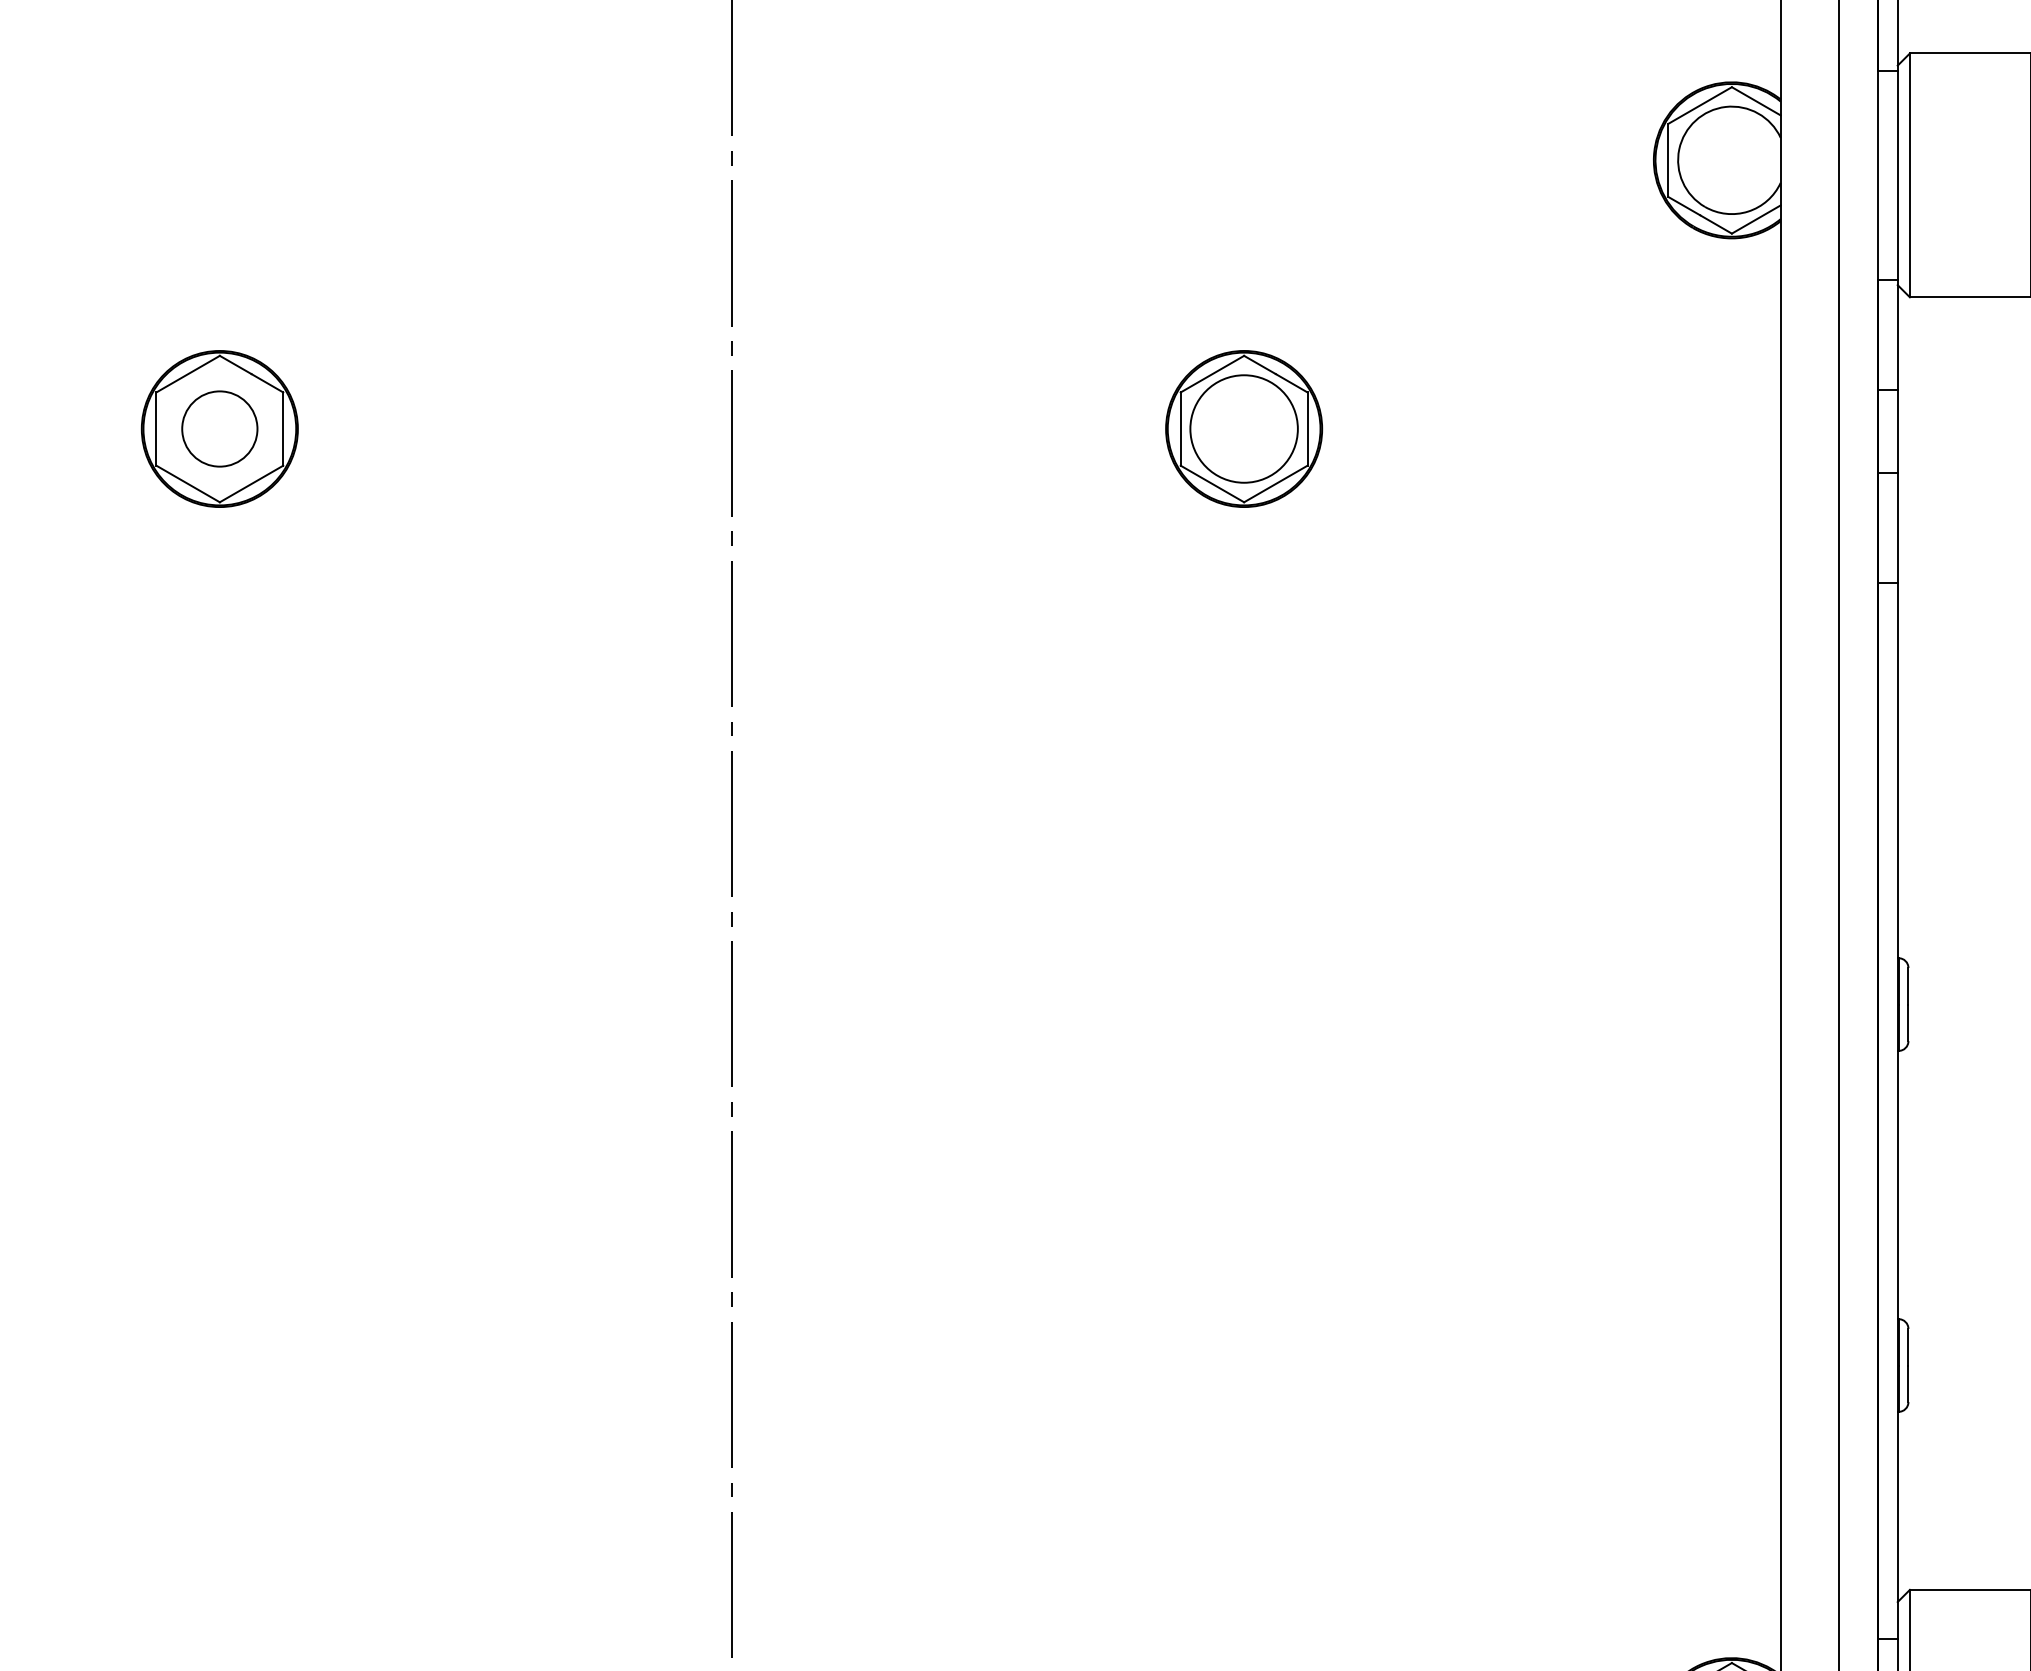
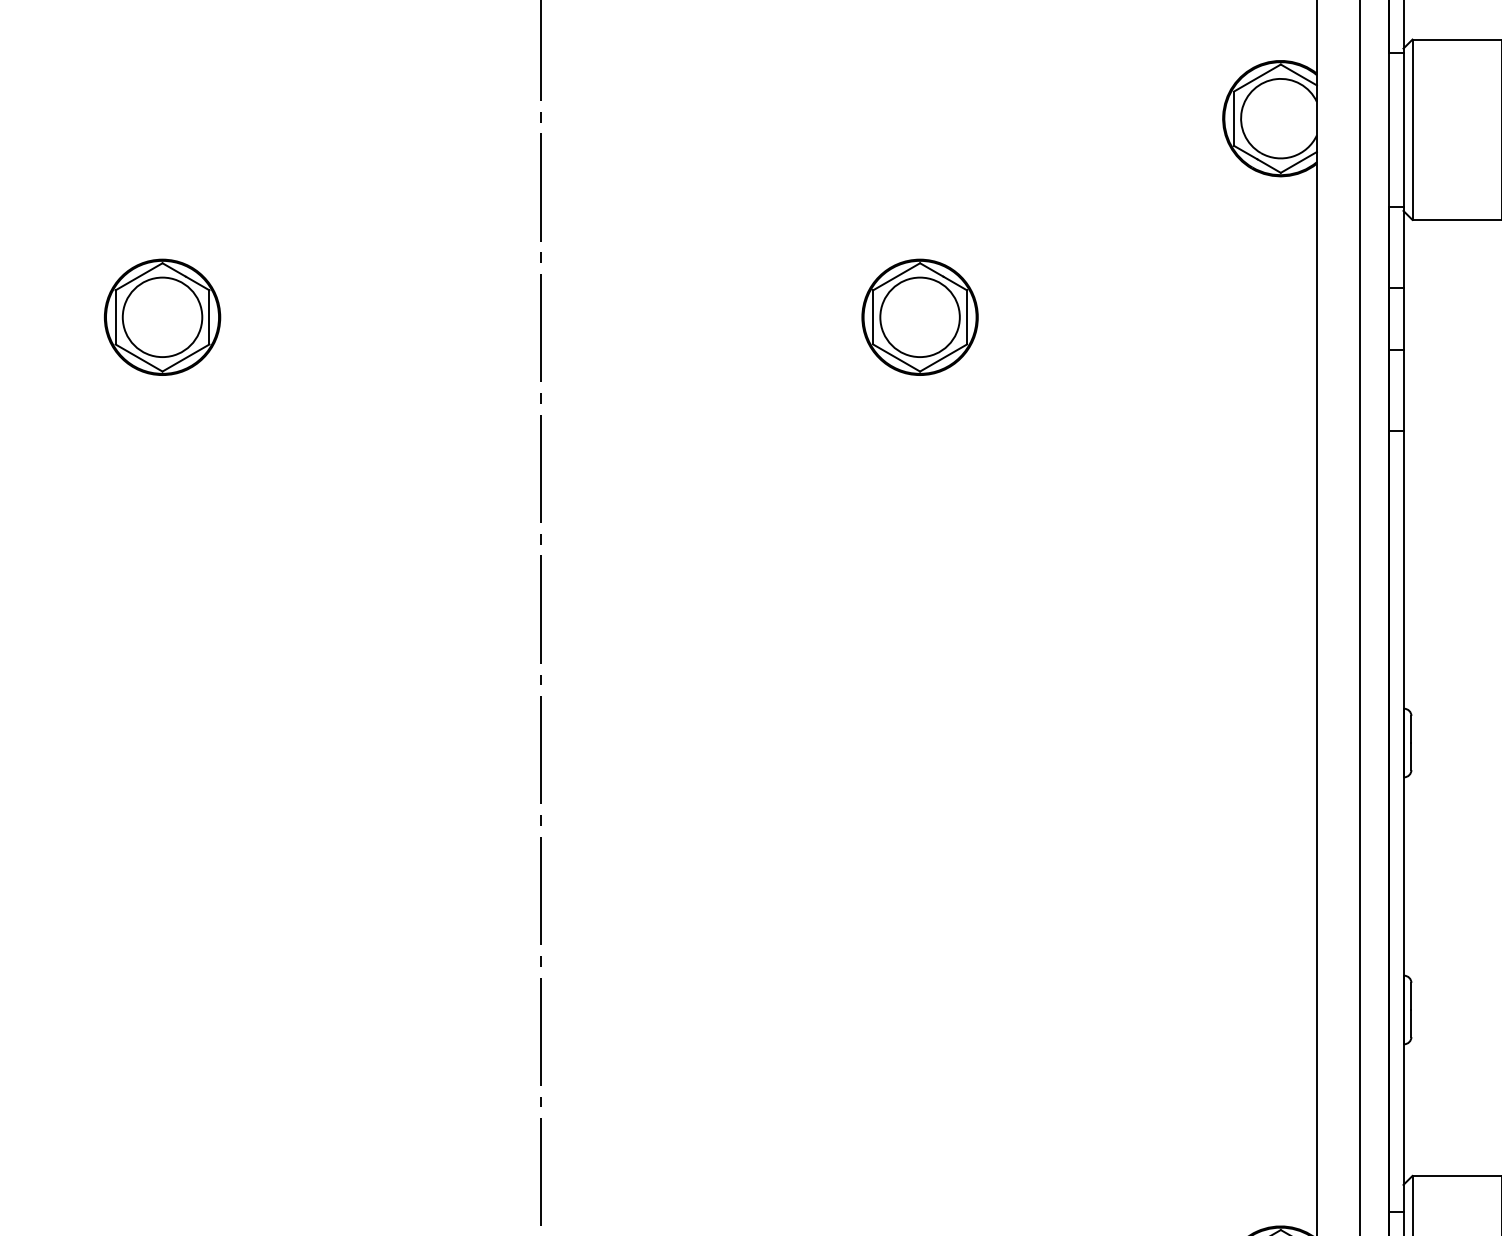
circle: (219, 428) -> (162, 316), size x1.43

